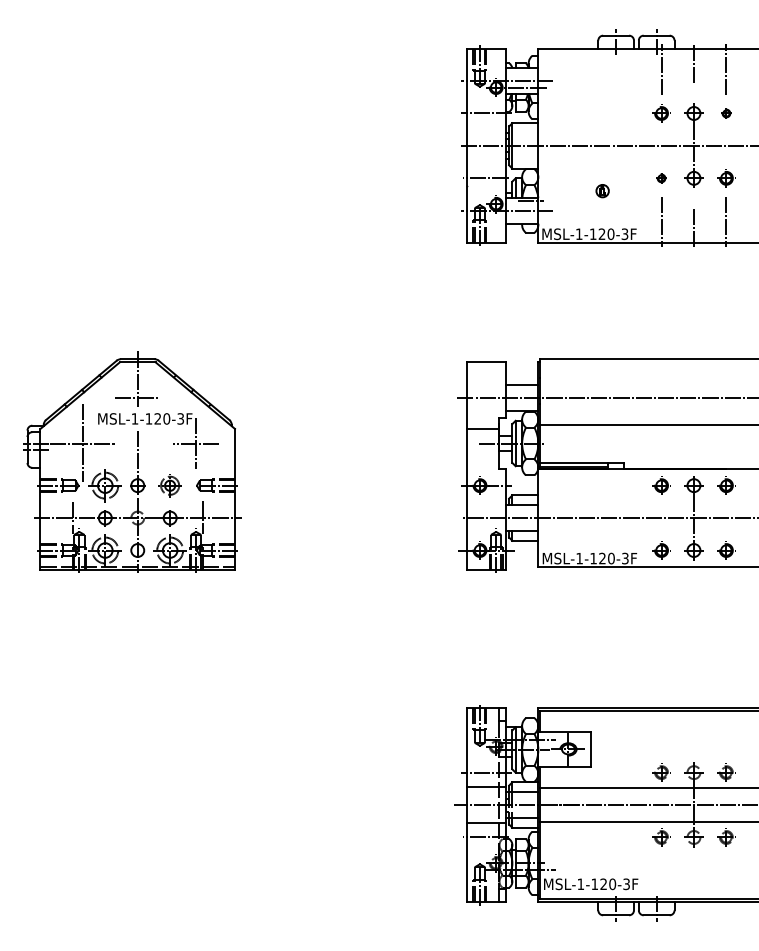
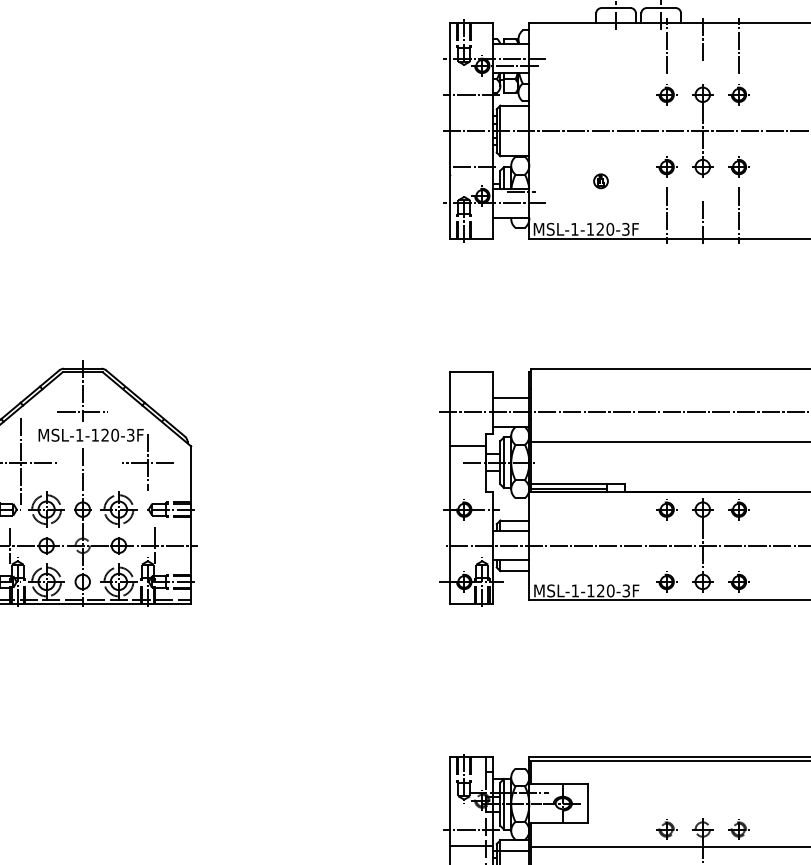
part: (726, 113) -> (739, 94), size x1.67
part: (661, 178) -> (666, 167), size x1.67
part: (169, 485) -> (118, 509), size x1.43

